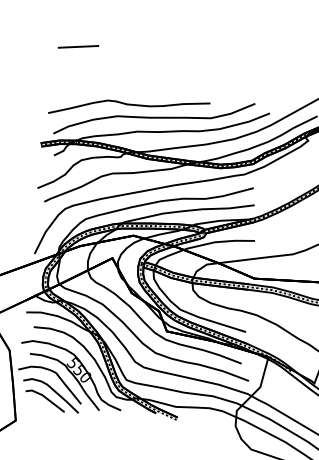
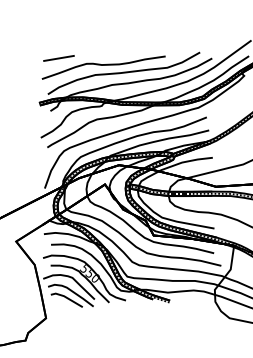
line: (77, 46) -> (58, 58), moved

